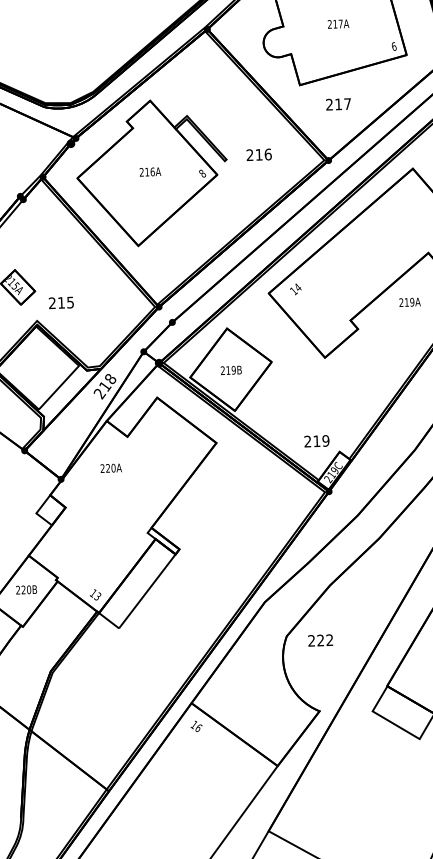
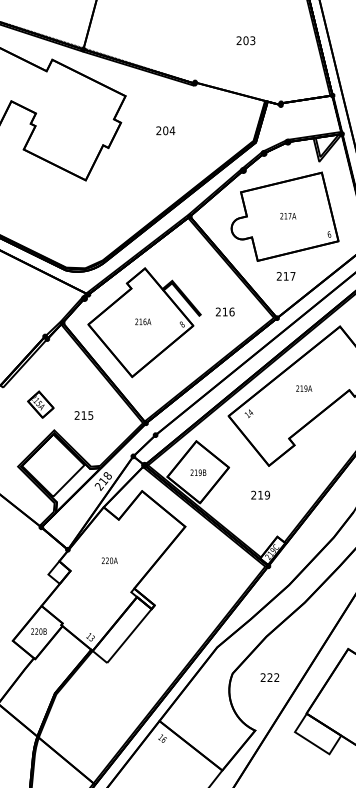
text: (60, 302) -> (83, 415), moved
text: (410, 302) -> (304, 388), moved
text: (316, 440) -> (260, 494), moved
text: (110, 467) -> (109, 560), moved
text: (320, 640) -> (269, 677), moved

